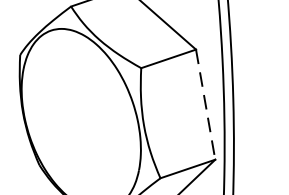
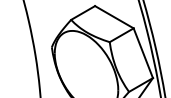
line: (205, 105) -> (143, 53), dashed -> solid

